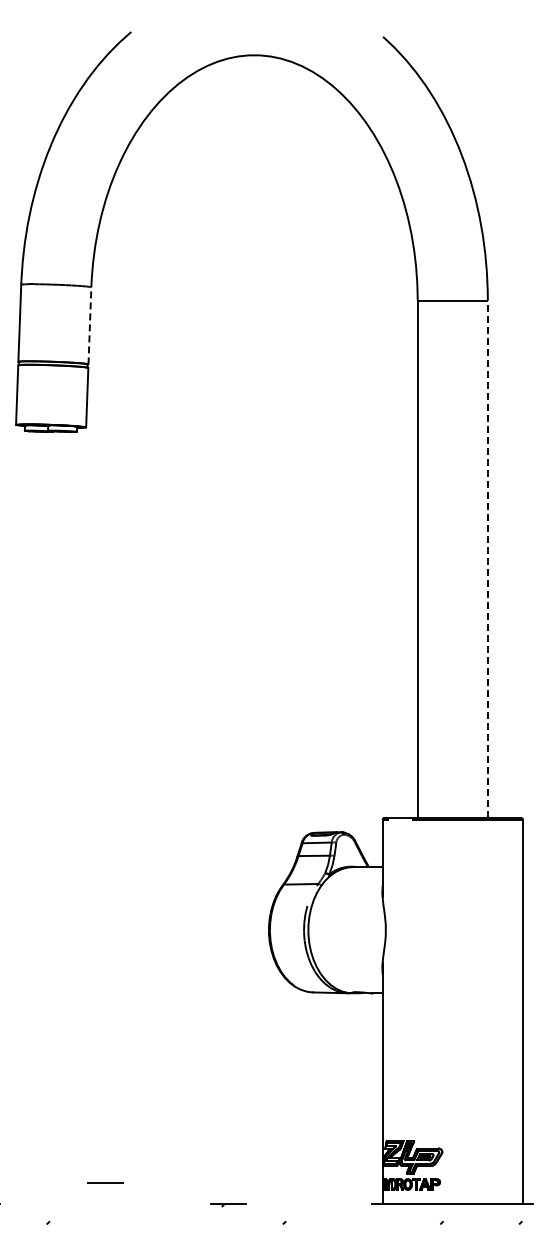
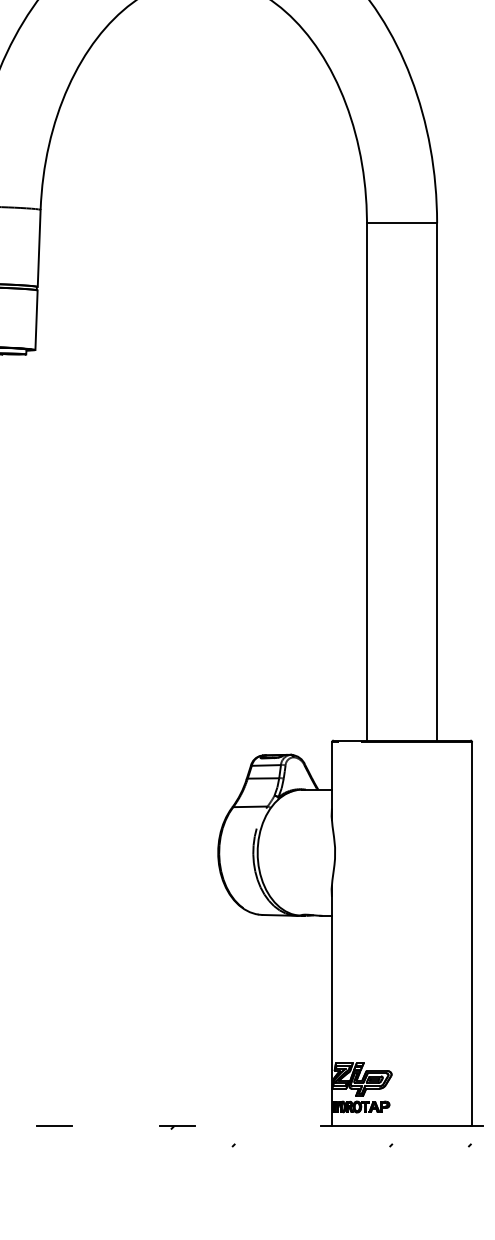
line: (89, 325) -> (38, 248), dashed -> solid
line: (487, 559) -> (436, 482), dashed -> solid
line: (105, 1182) -> (54, 1126), moved

